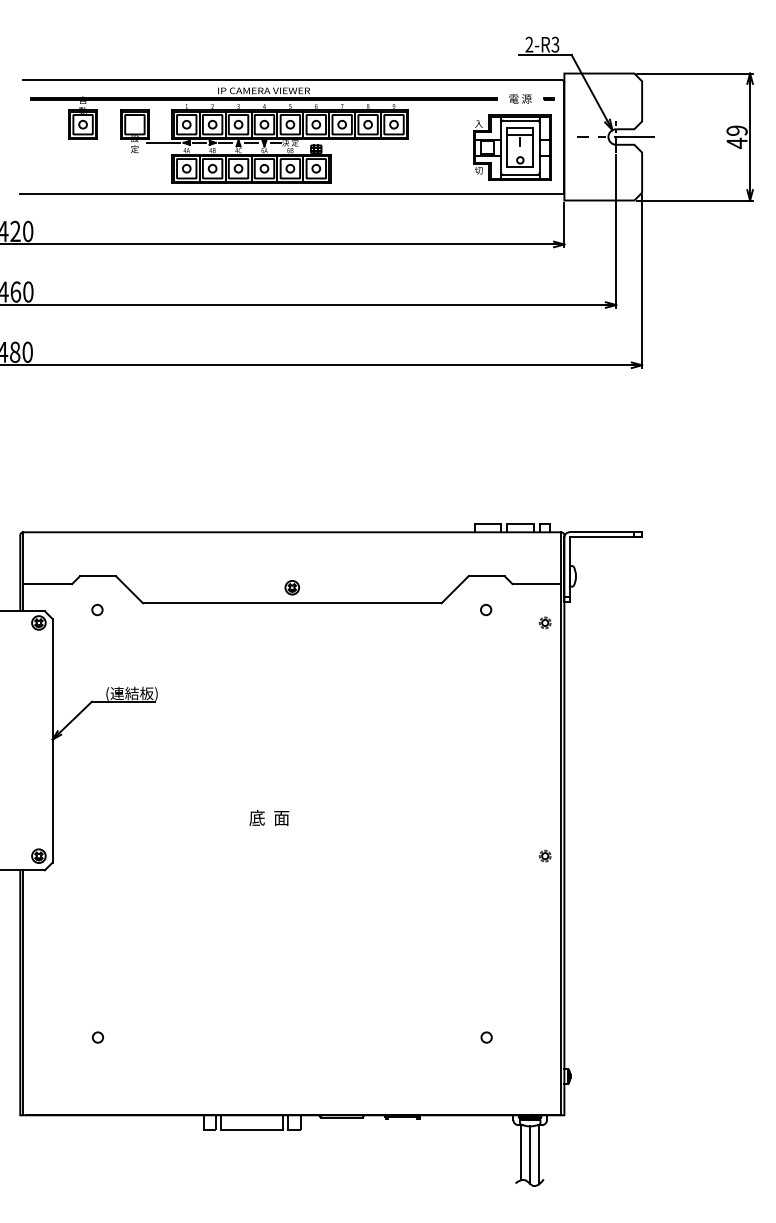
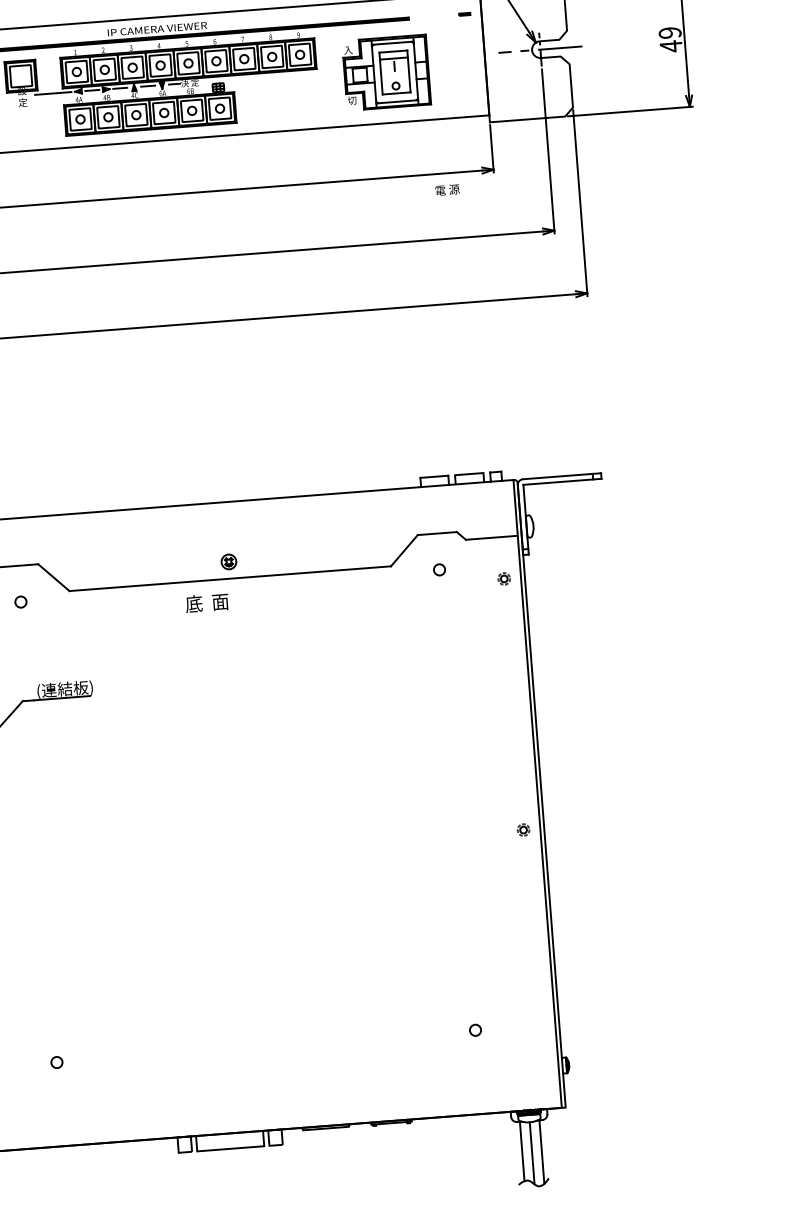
text: (520, 98) -> (447, 189), moved
part: (512, 147) -> (386, 72), moved
text: (269, 817) -> (207, 602), moved

